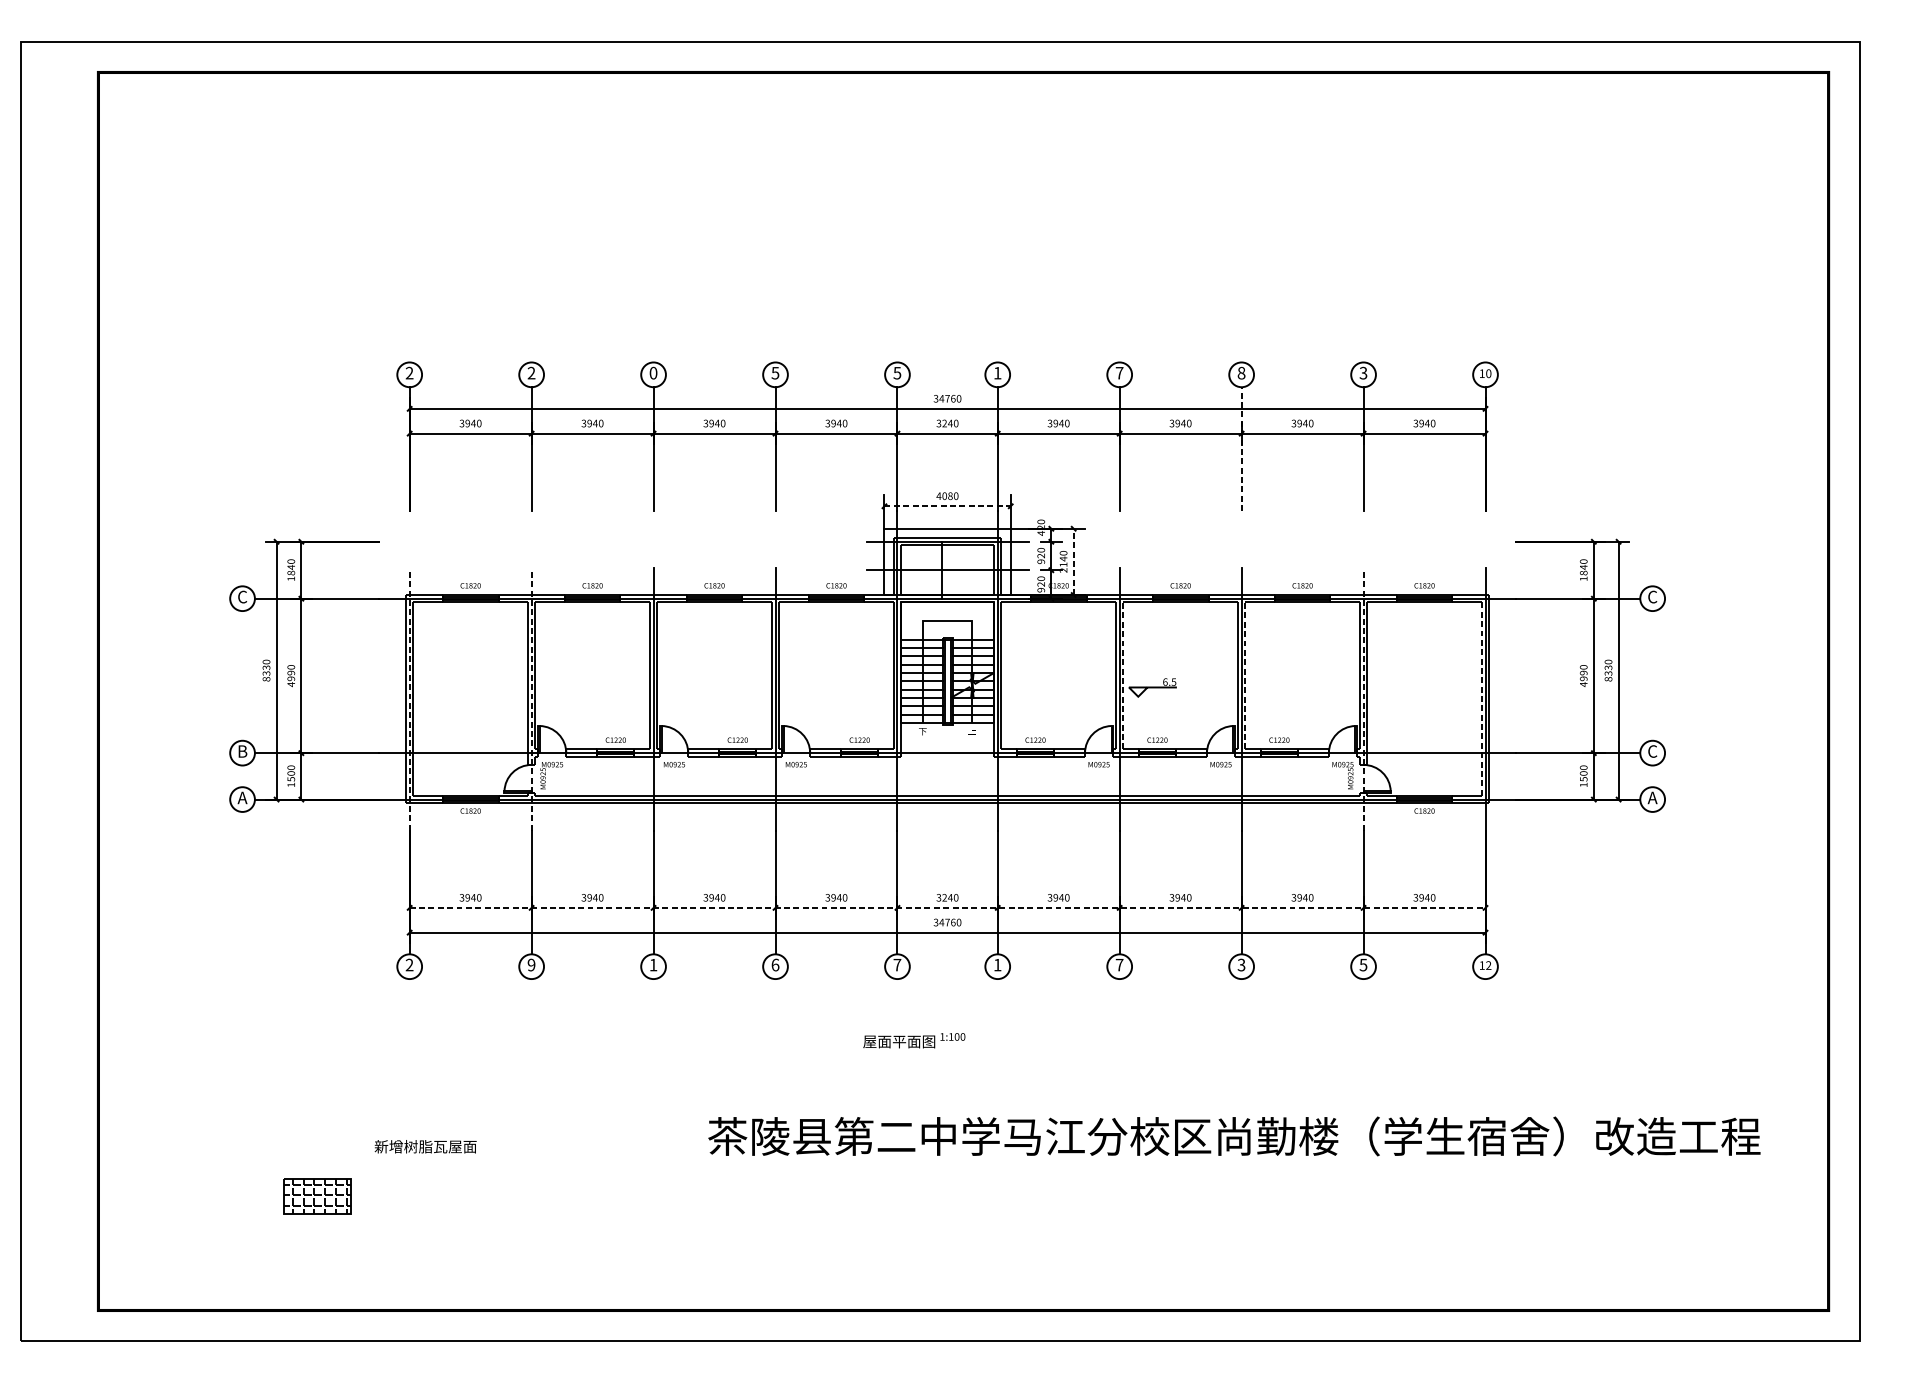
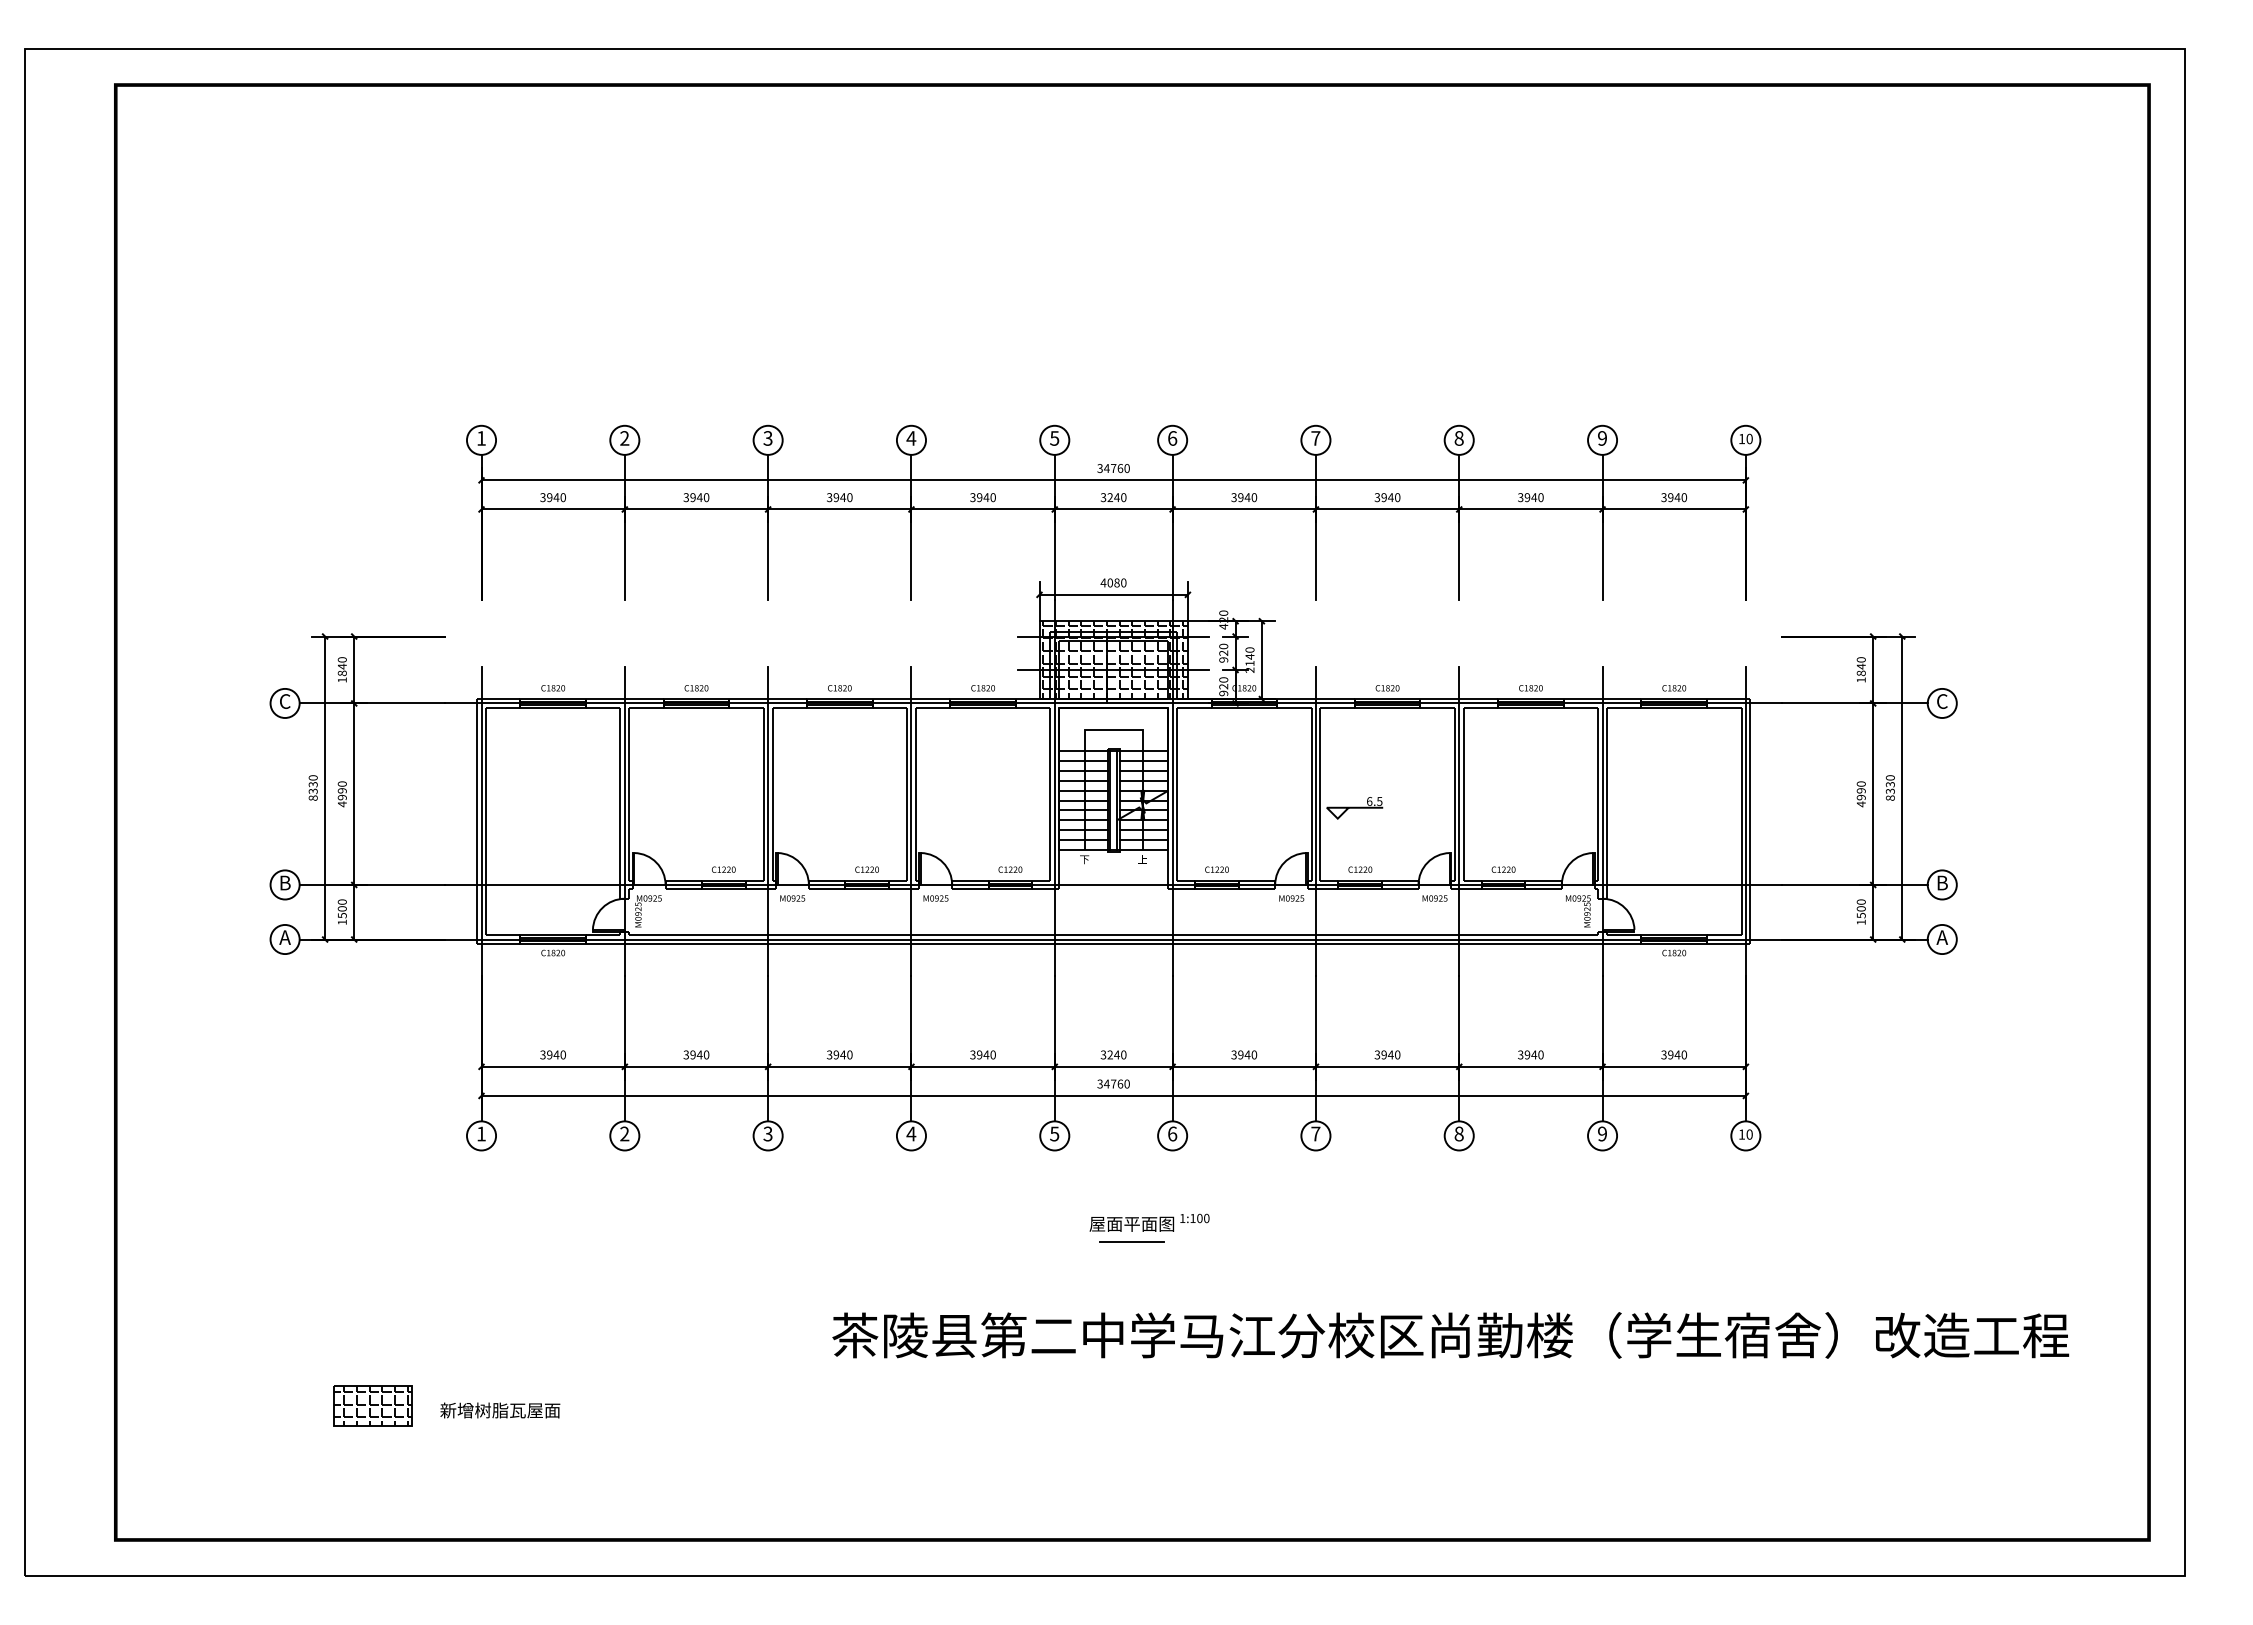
text: (409, 373) -> (481, 438), 2 -> 1
text: (653, 373) -> (767, 438), 0 -> 3
text: (775, 373) -> (911, 438), 5 -> 4
text: (997, 373) -> (1172, 438), 1 -> 6
text: (1363, 373) -> (1602, 438), 3 -> 9
line: (1241, 448) -> (1459, 527), dashed -> solid
line: (948, 506) -> (1114, 594), dashed -> solid
hatch: (947, 562) -> (1113, 660), added
line: (1073, 562) -> (1261, 660), dashed -> solid
line: (1123, 675) -> (1320, 793), dashed -> solid
line: (1245, 675) -> (1463, 793), dashed -> solid
line: (409, 698) -> (481, 820), dashed -> solid
line: (531, 698) -> (624, 820), dashed -> solid
line: (1363, 698) -> (1602, 820), dashed -> solid
line: (1481, 699) -> (1741, 821), dashed -> solid
text: (1652, 751) -> (1942, 882), C -> B
line: (948, 907) -> (1114, 1066), dashed -> solid
text: (409, 964) -> (481, 1133), 2 -> 1
text: (653, 964) -> (767, 1133), 1 -> 3
text: (775, 964) -> (911, 1133), 6 -> 4
text: (897, 964) -> (1054, 1133), 7 -> 5
text: (997, 964) -> (1172, 1133), 1 -> 6
text: (1240, 964) -> (1458, 1133), 3 -> 8
text: (1362, 964) -> (1601, 1133), 5 -> 9
text: (531, 965) -> (624, 1134), 9 -> 2
text: (1488, 965) -> (1749, 1134), 12 -> 10
text: (914, 1040) -> (1149, 1222), moved
line: (962, 1057) -> (1131, 1242), added
text: (425, 1146) -> (500, 1410), moved

